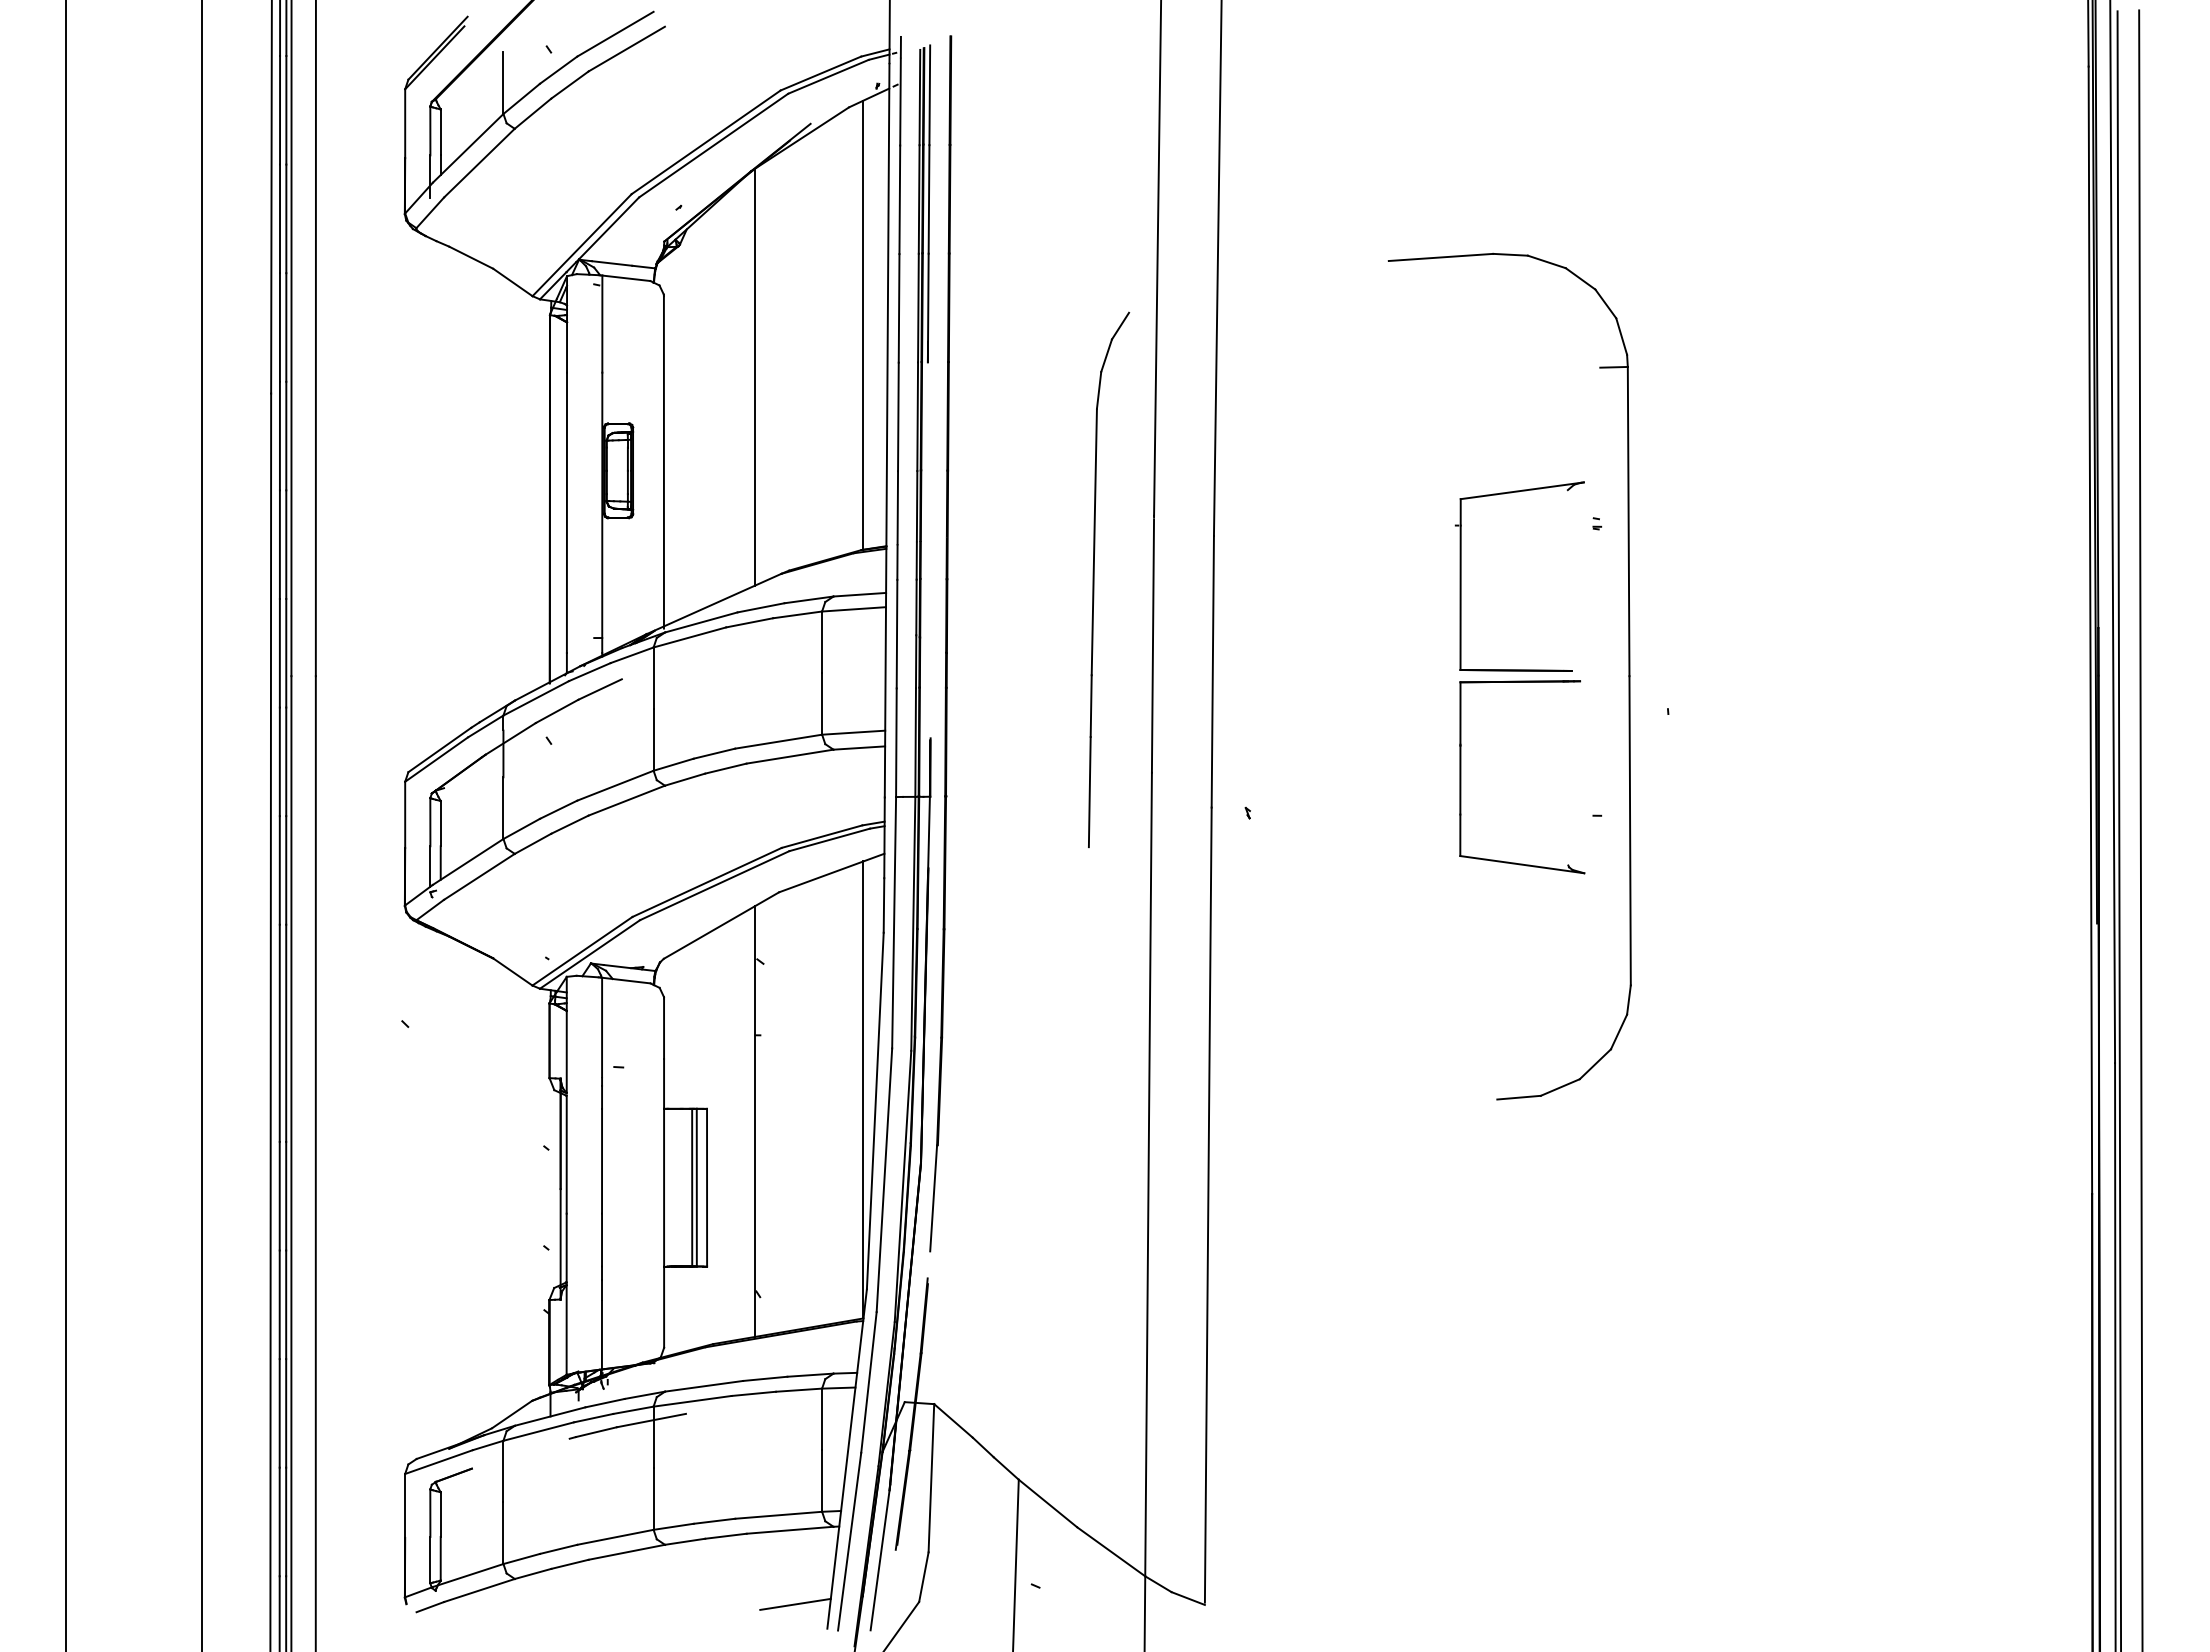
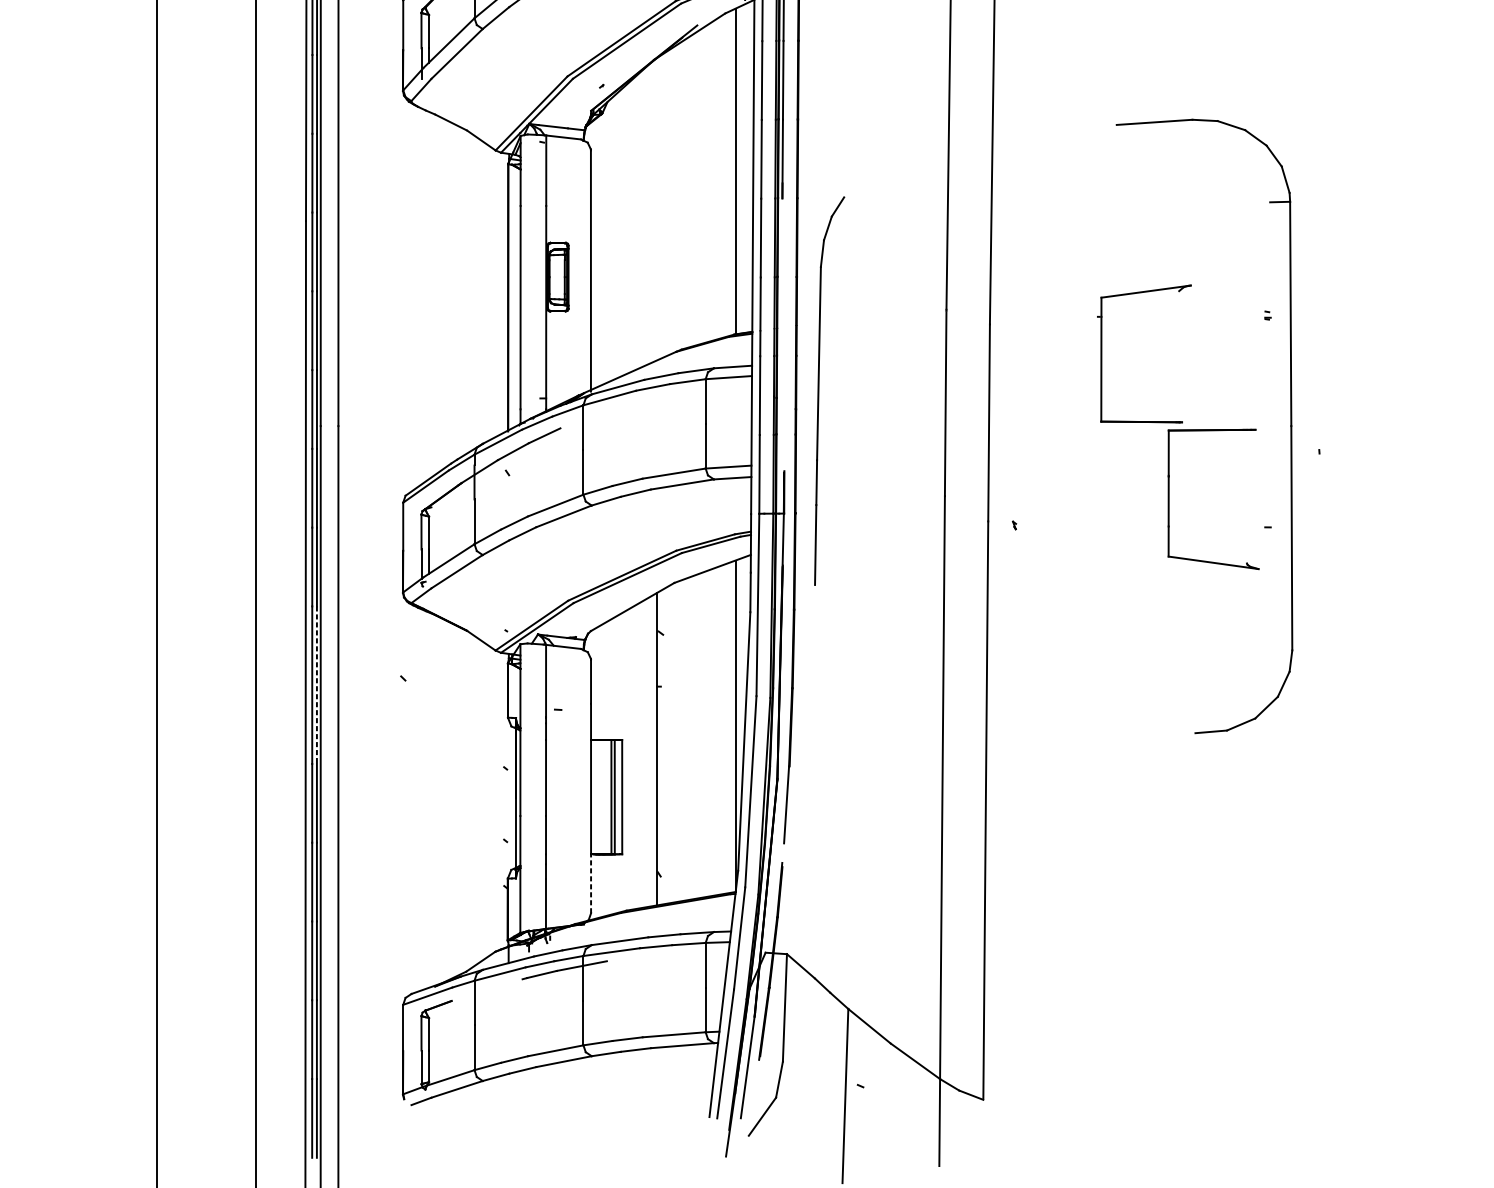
line: (754, 377) -> (656, 209), removed
part: (1461, 576) -> (1102, 353), moved
part: (1094, 579) -> (819, 390), moved
line: (286, 1033) -> (317, 685), solid -> dashed
line: (664, 1307) -> (591, 884), solid -> dashed
line: (795, 1603) -> (686, 1098), removed

